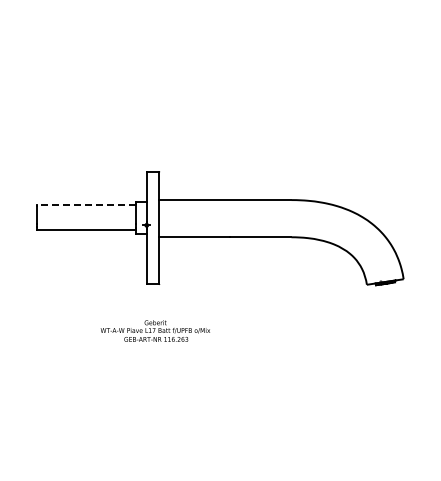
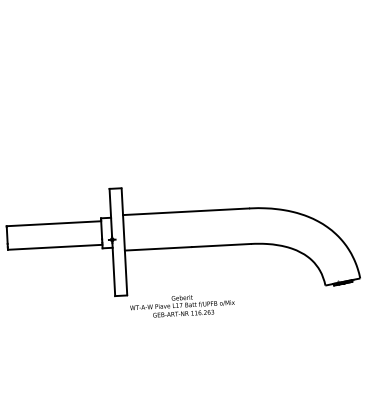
line: (86, 205) -> (53, 223), dashed -> solid
text: (154, 330) -> (181, 305), moved

